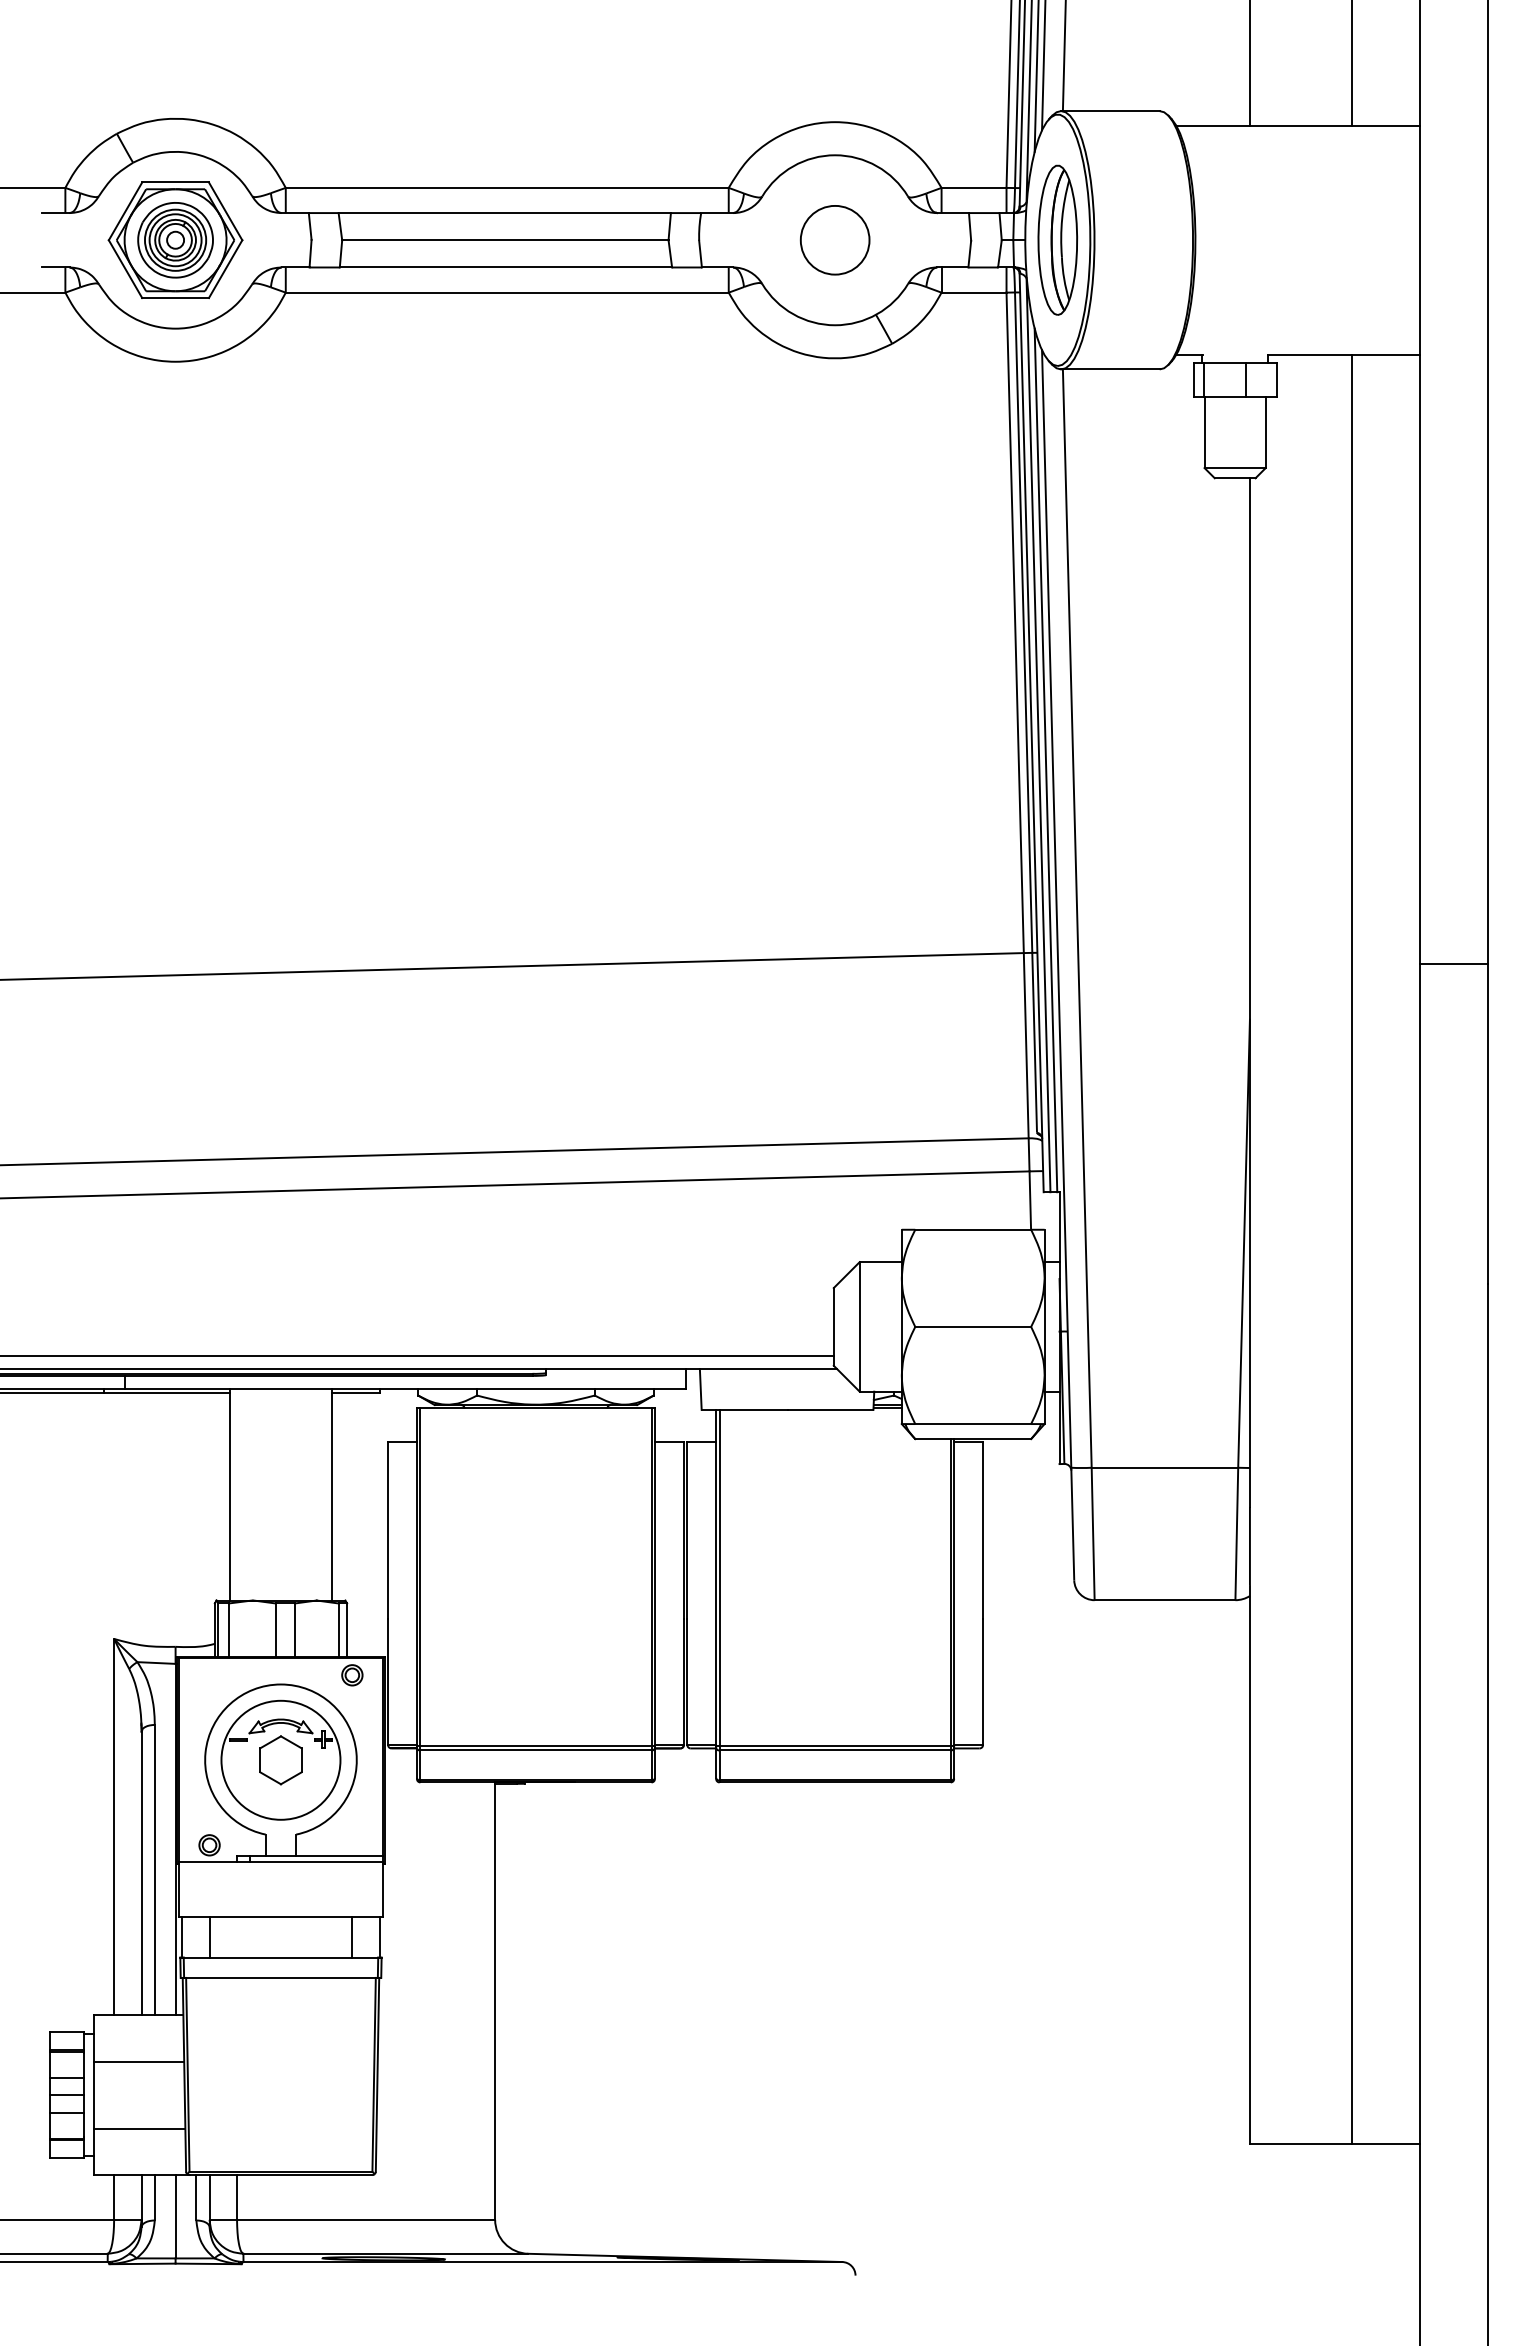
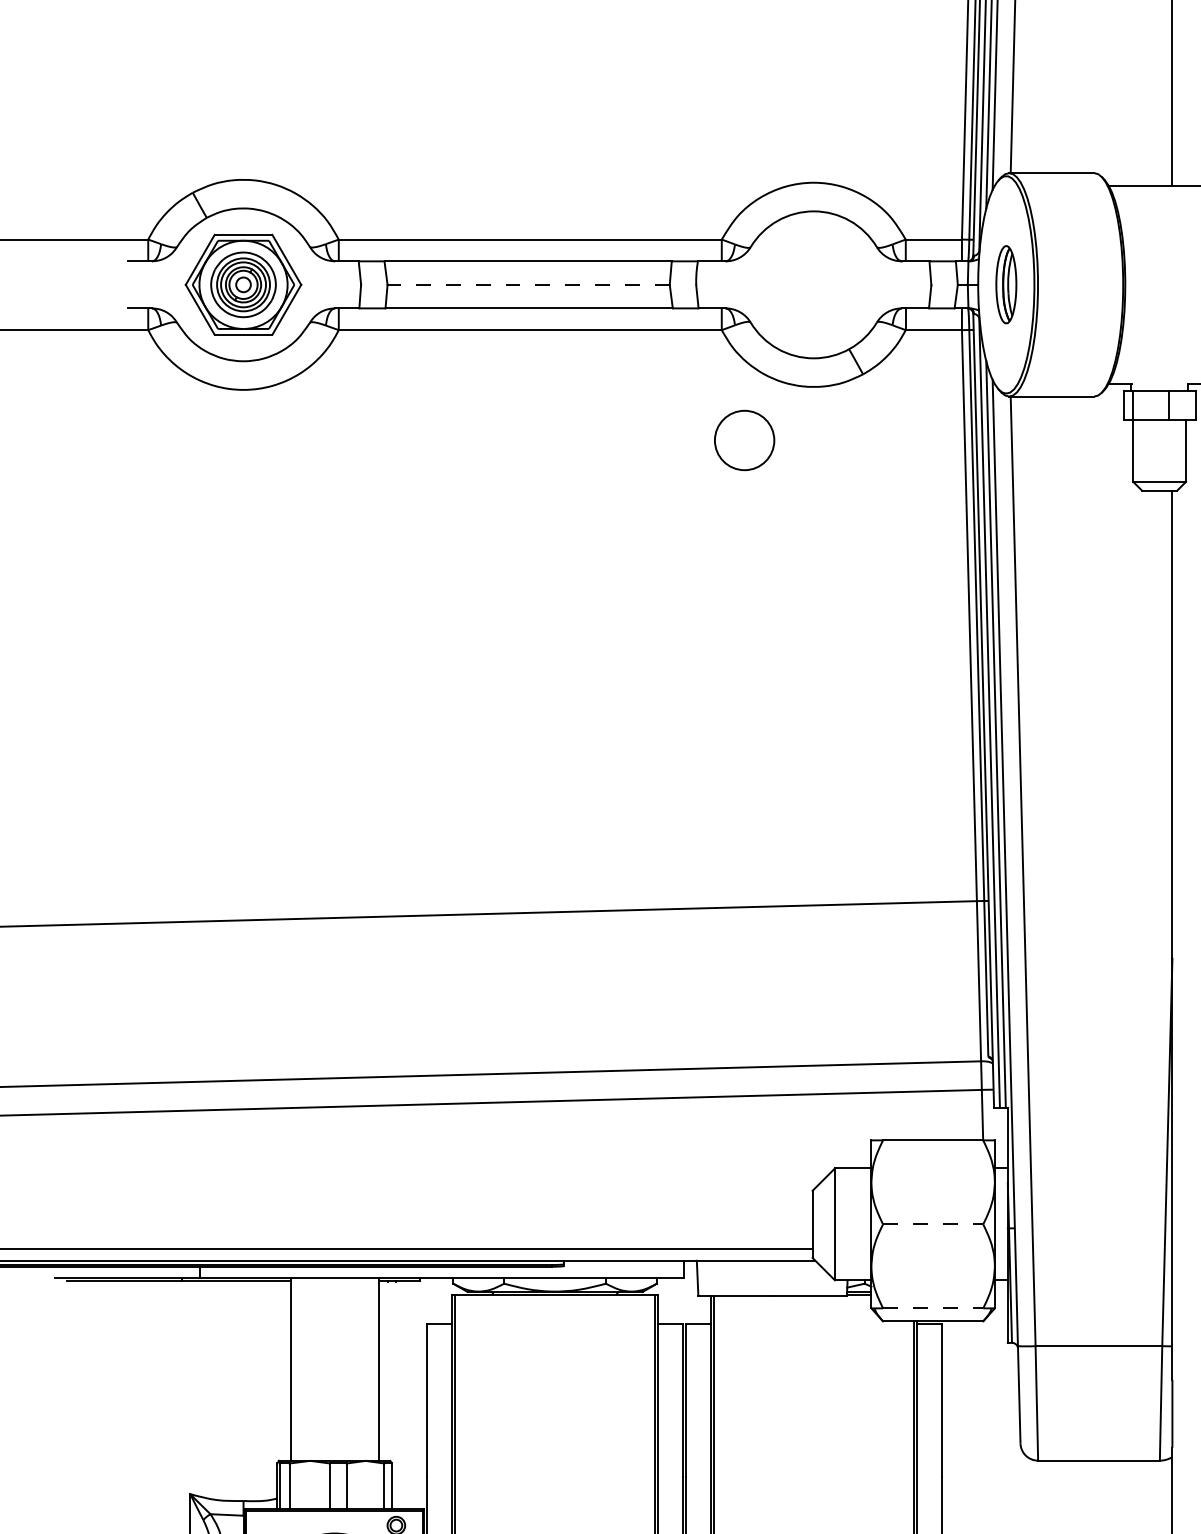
part: (1057, 239) -> (1006, 284), size x0.6
line: (504, 240) -> (527, 285), solid -> dashed
circle: (834, 240) -> (744, 440), moved
line: (973, 1326) -> (933, 1224), solid -> dashed
line: (973, 1424) -> (933, 1308), solid -> dashed

